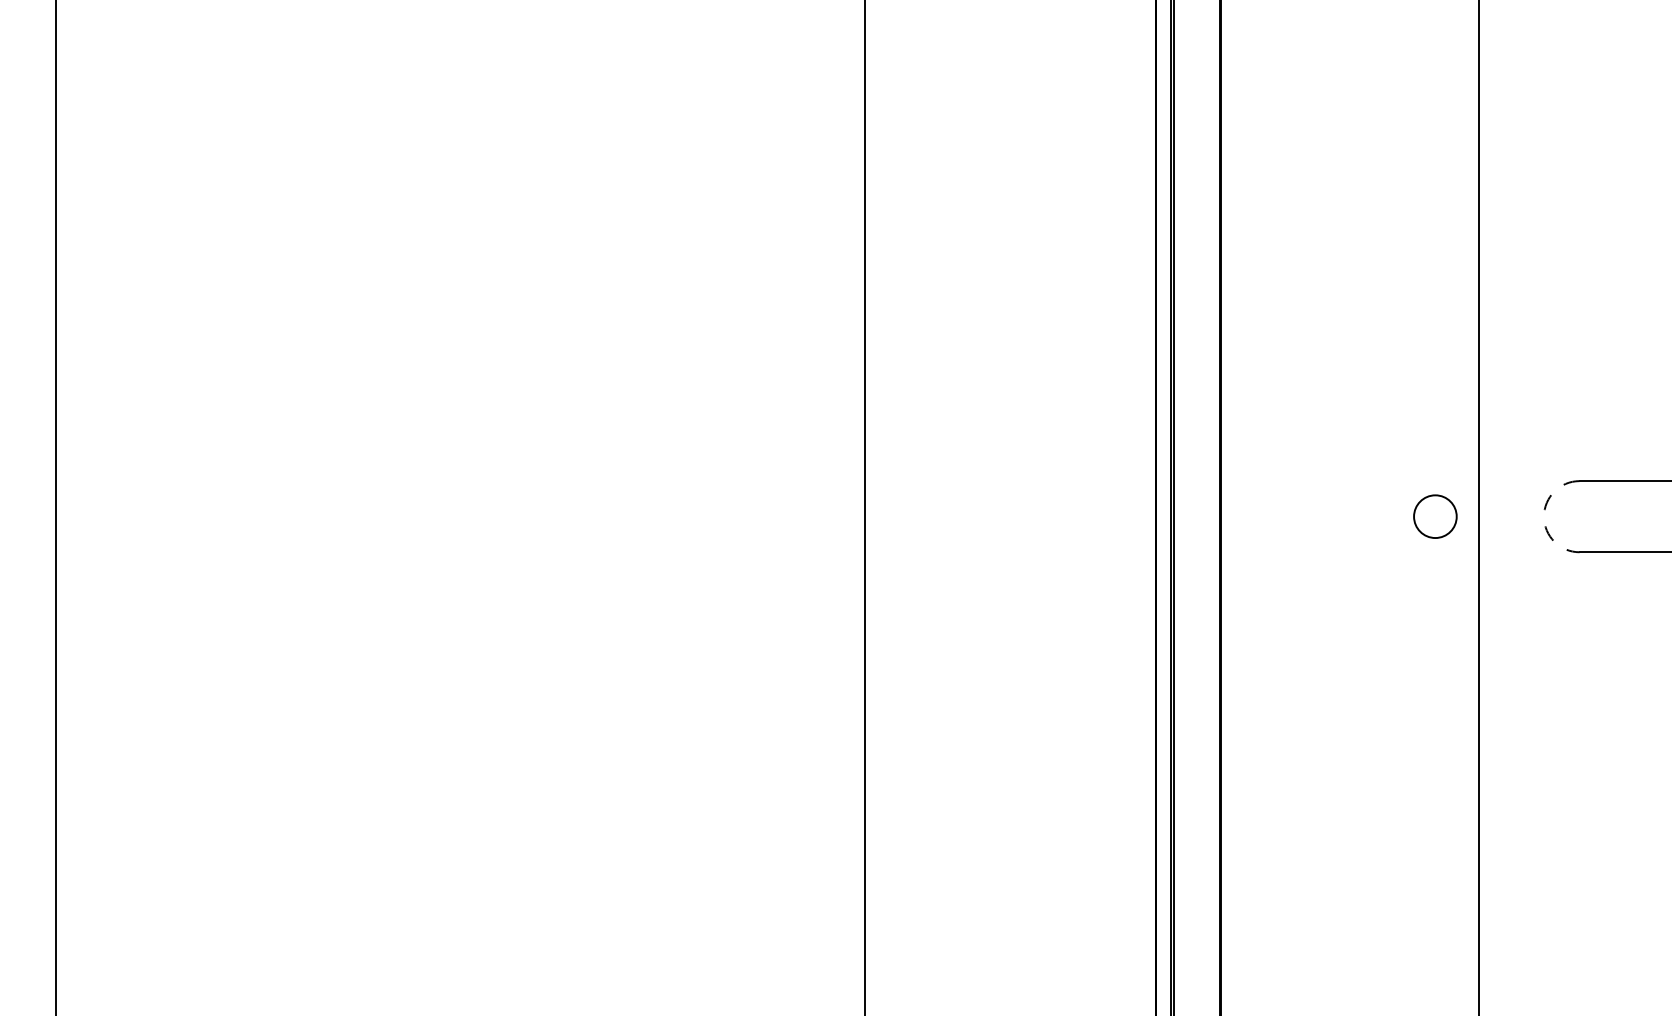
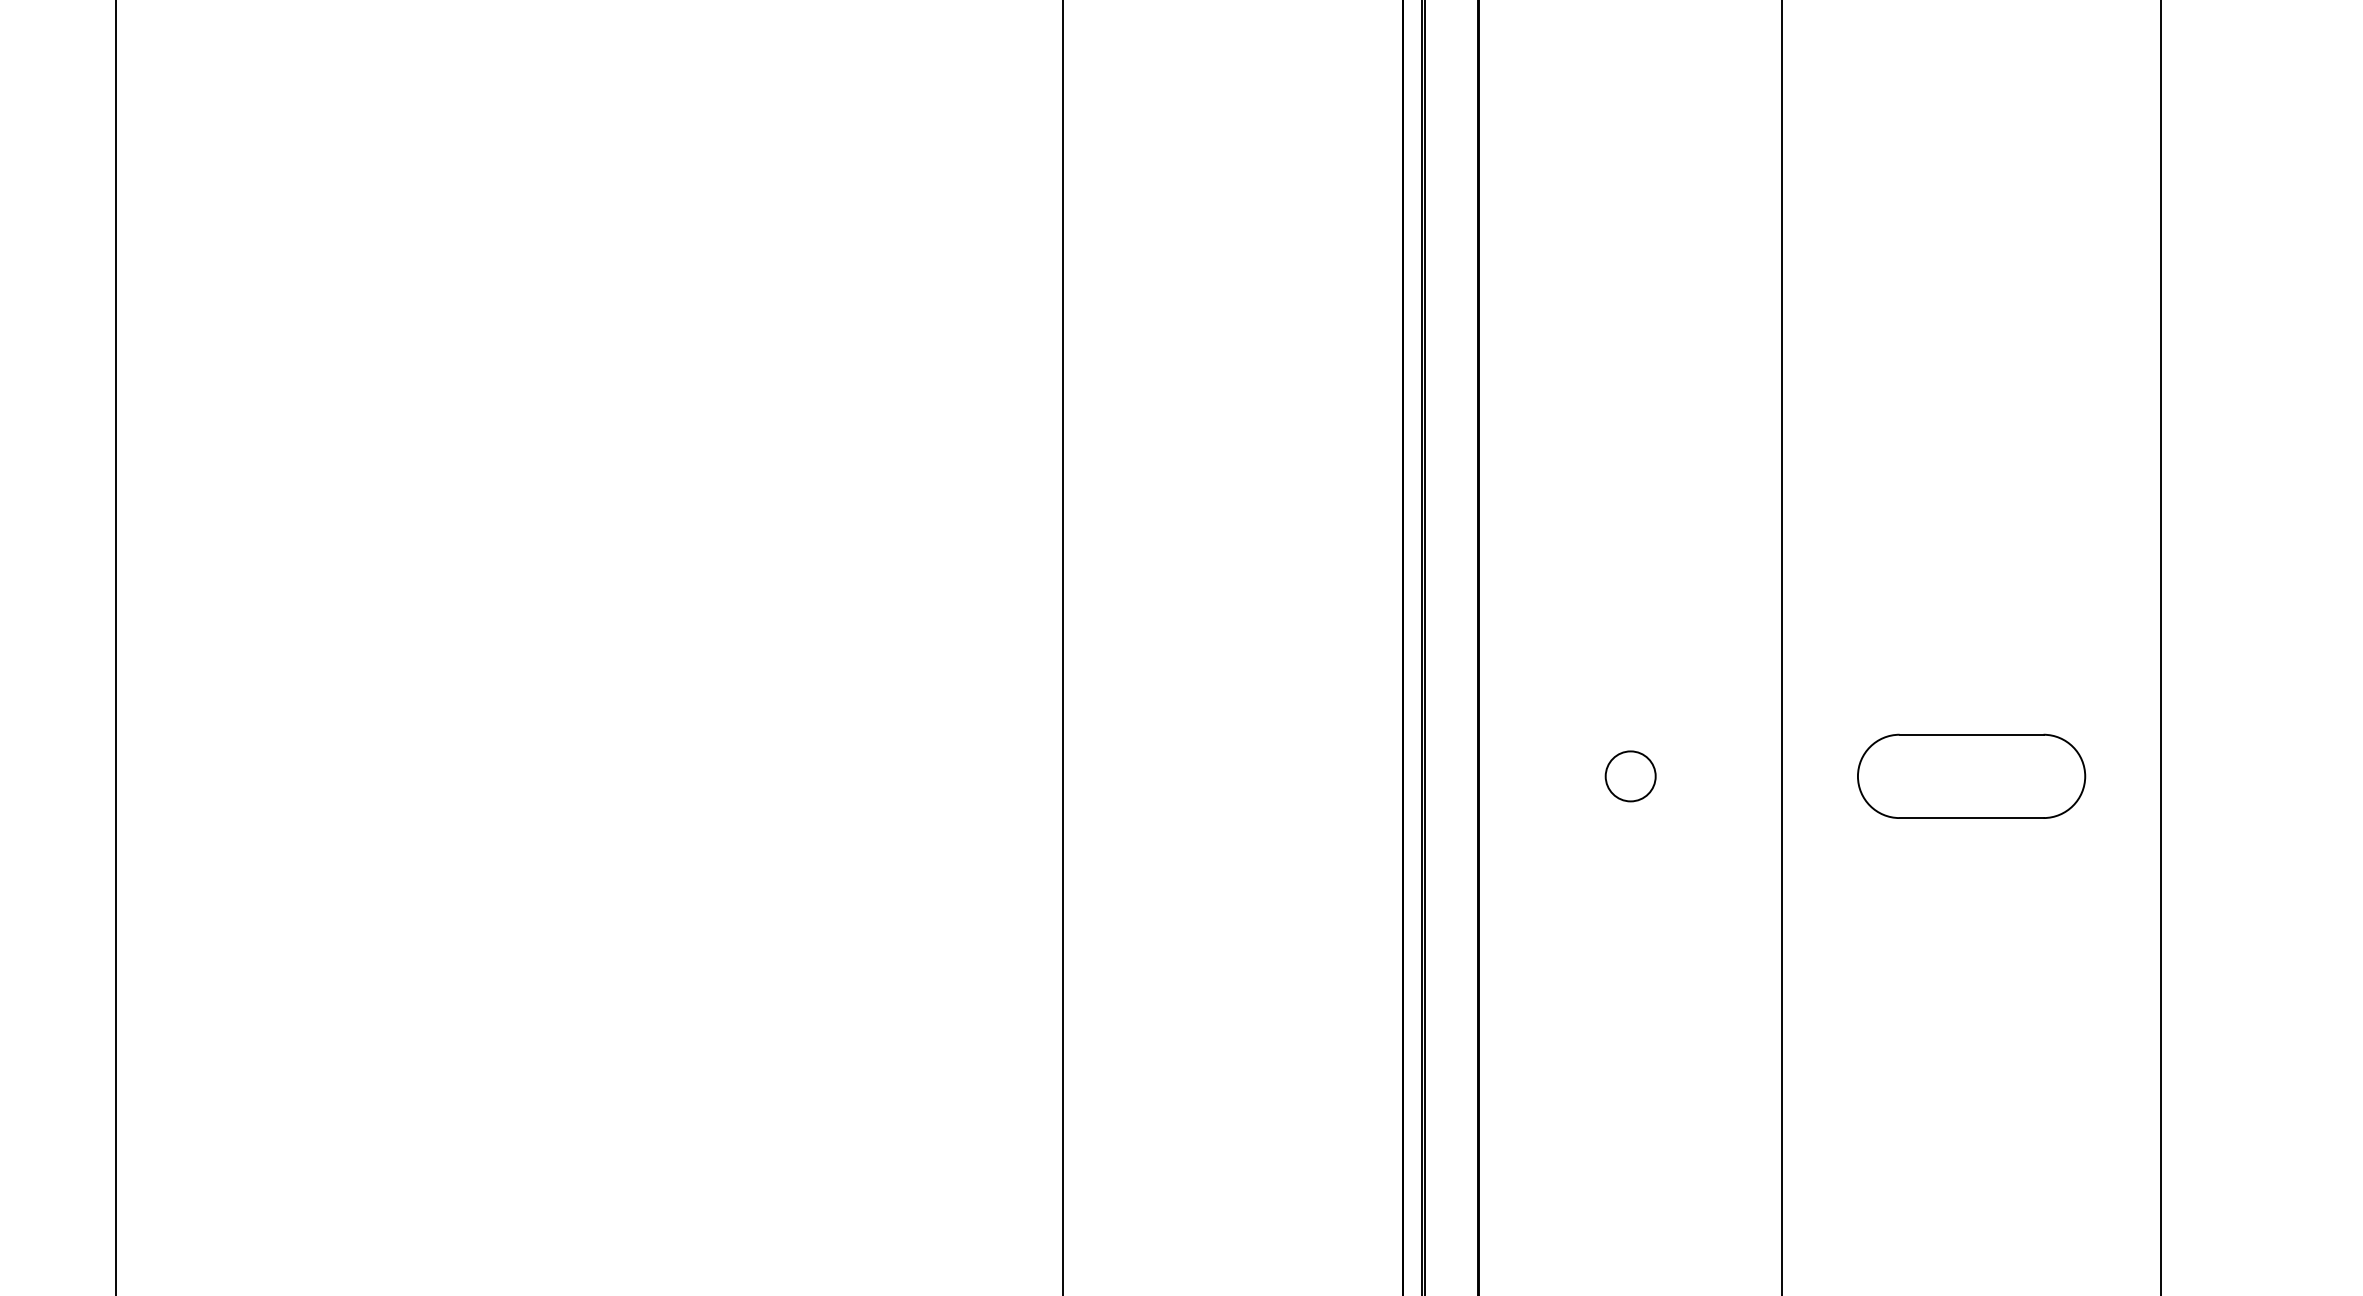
circle: (1435, 516) -> (1630, 776), moved
arc: (1543, 516) -> (1857, 776), dashed -> solid

